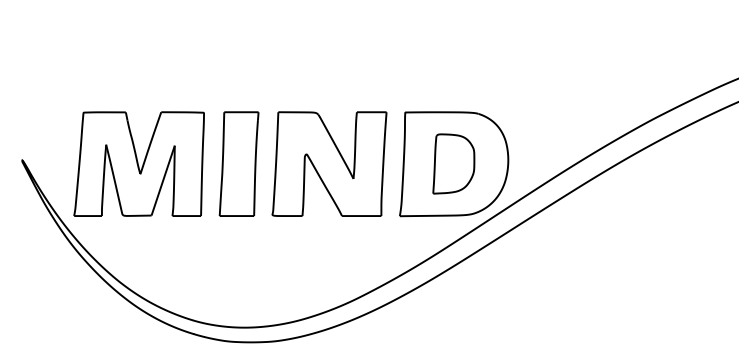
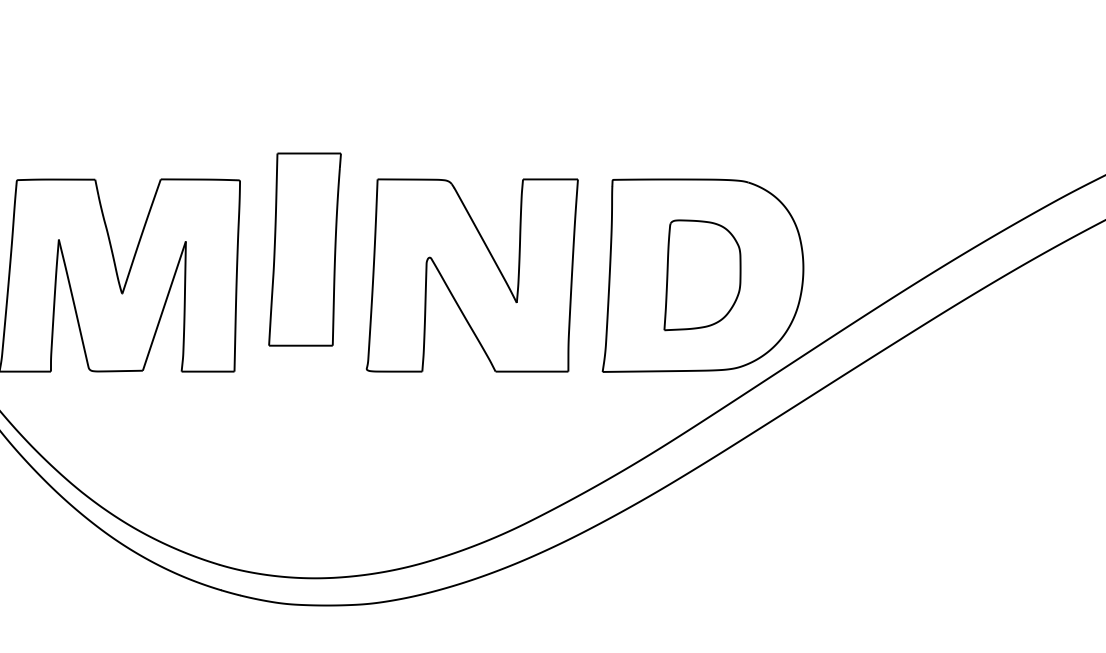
part: (238, 163) -> (303, 248), moved

